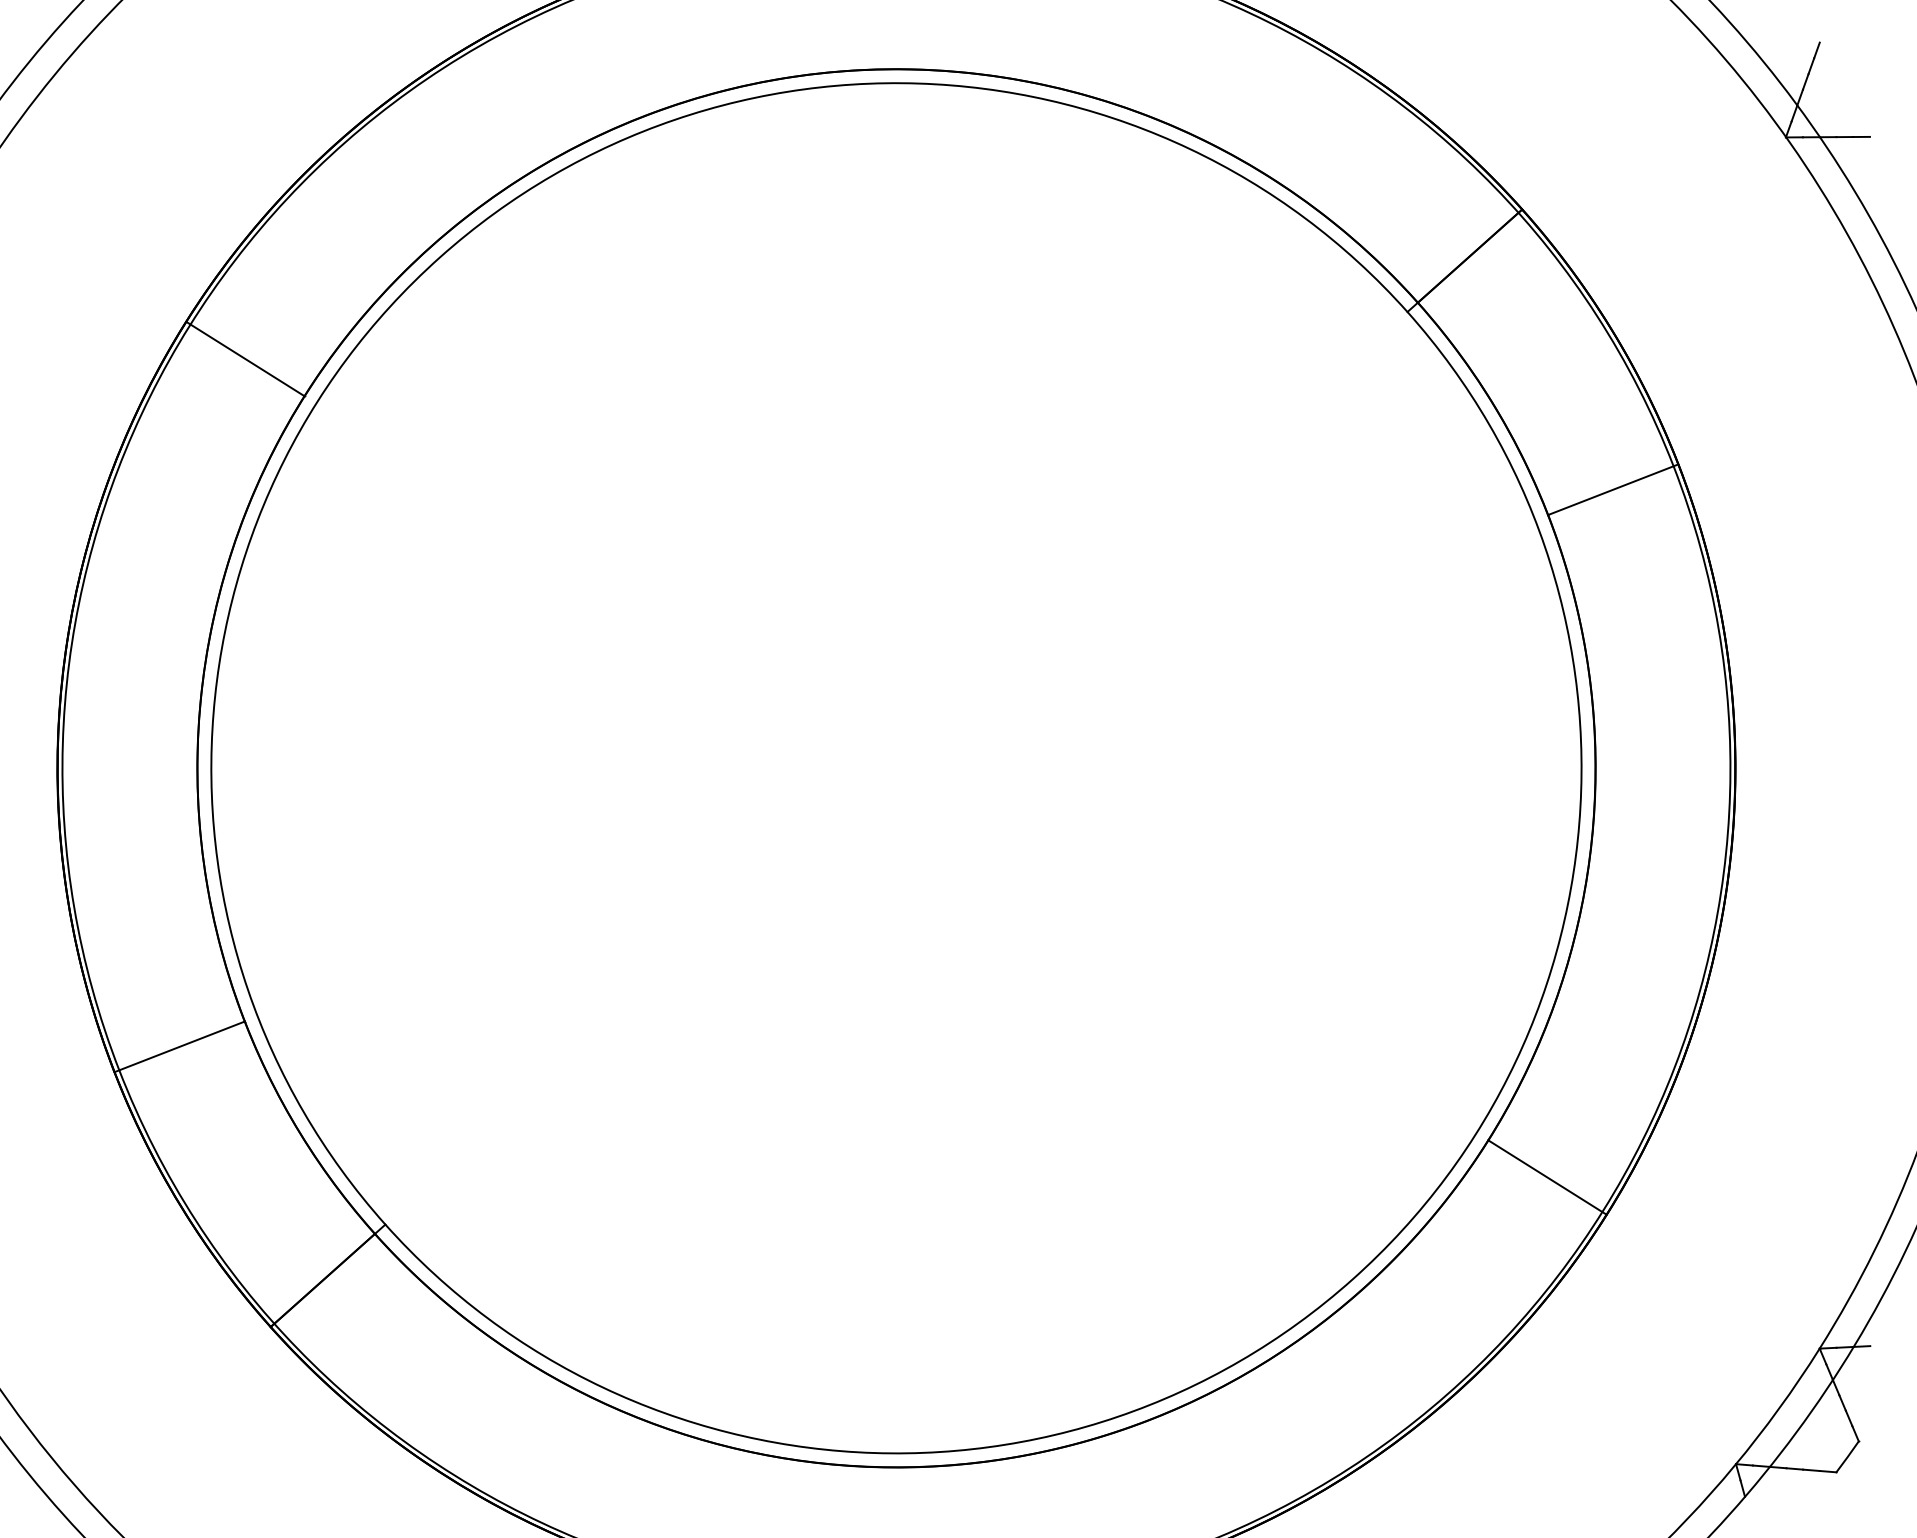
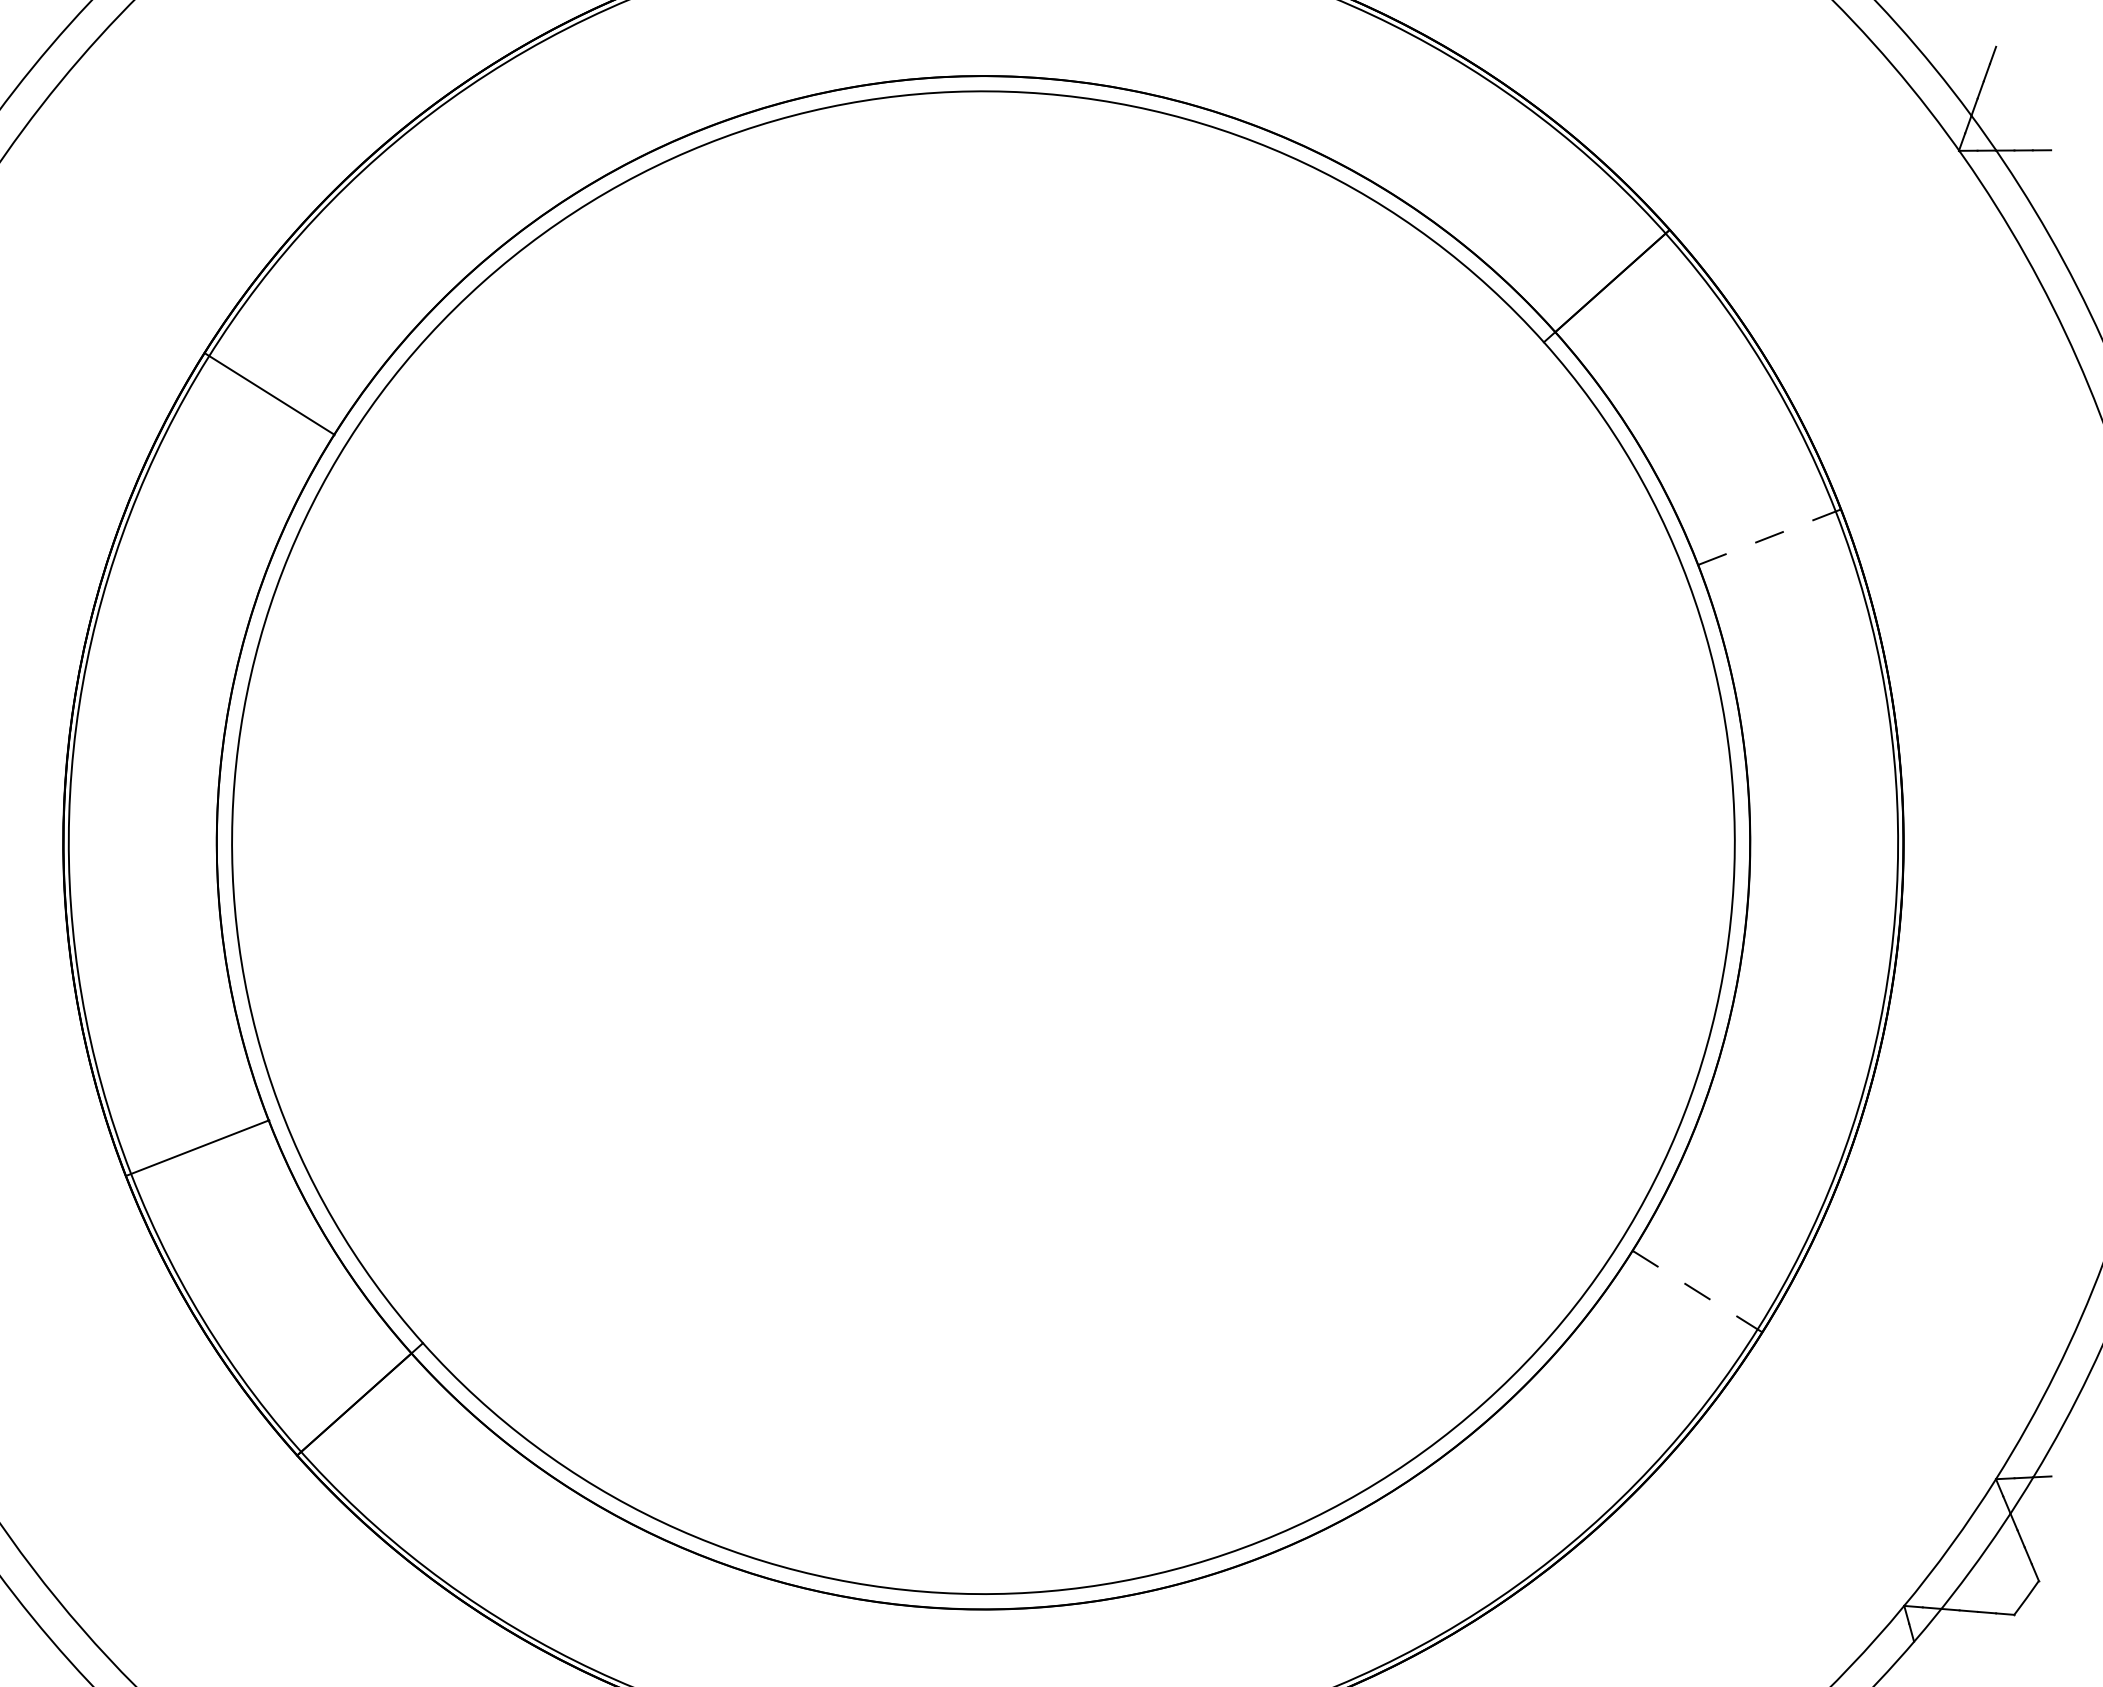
line: (1613, 489) -> (1769, 537), solid -> dashed
line: (1547, 1177) -> (1697, 1291), solid -> dashed

